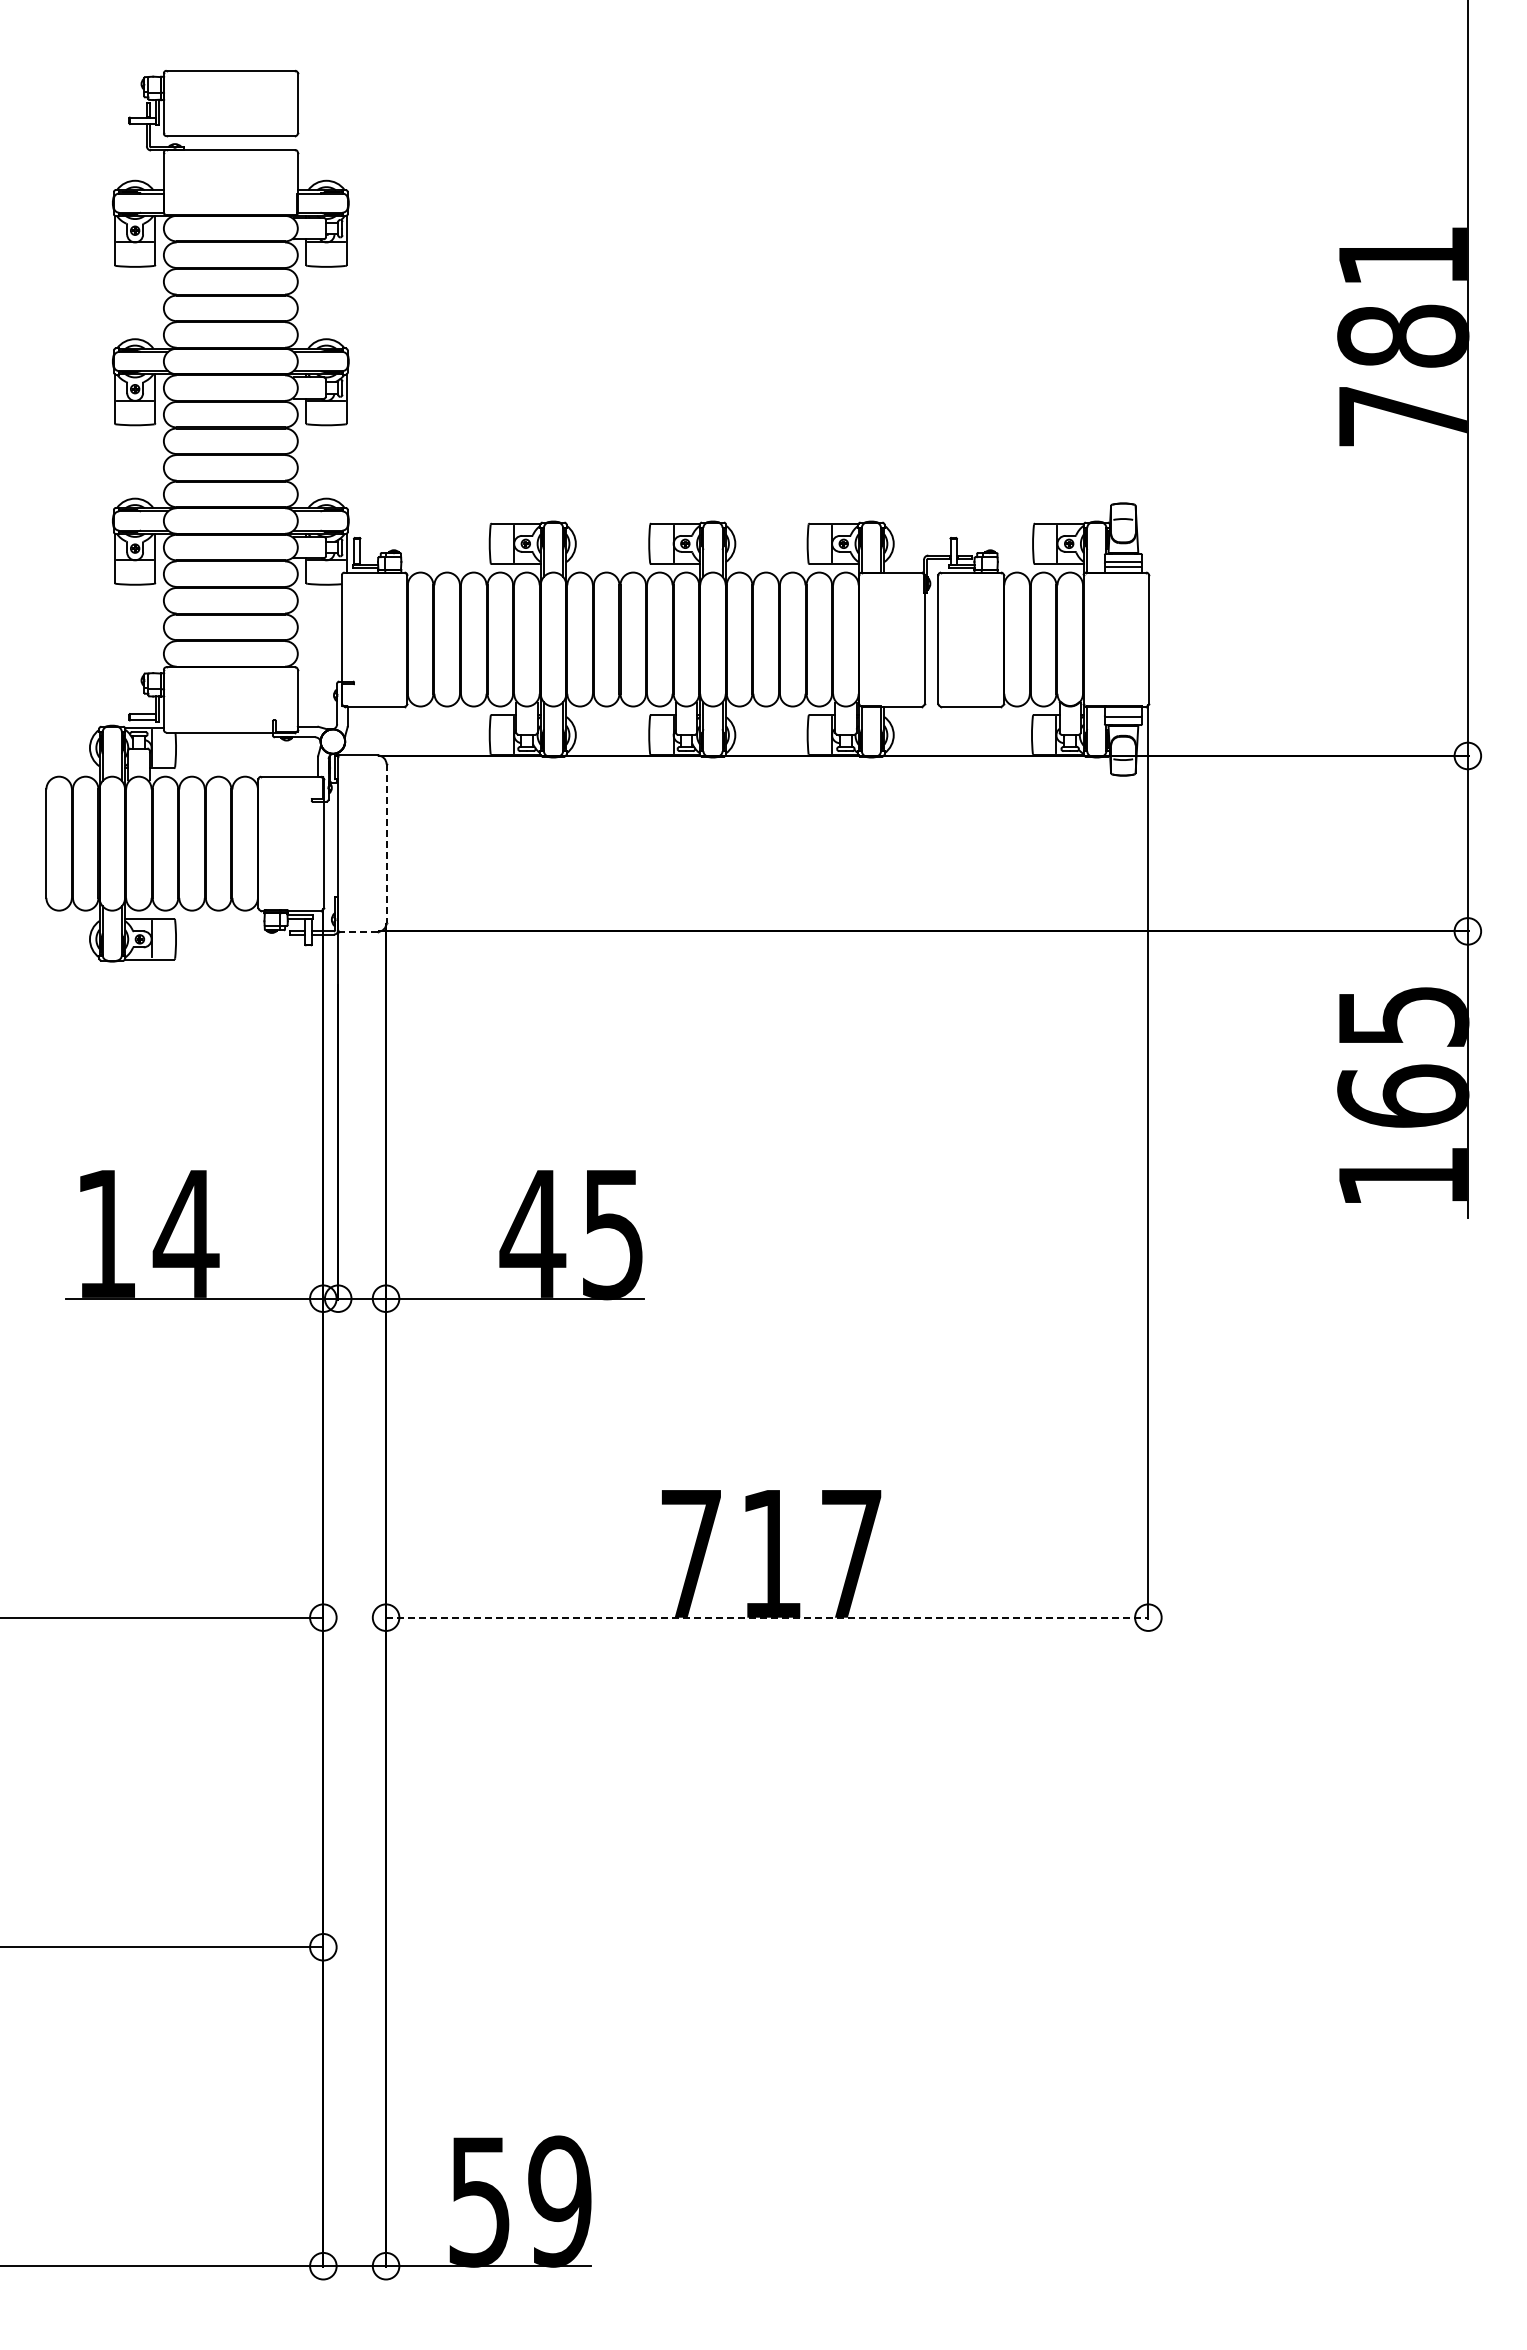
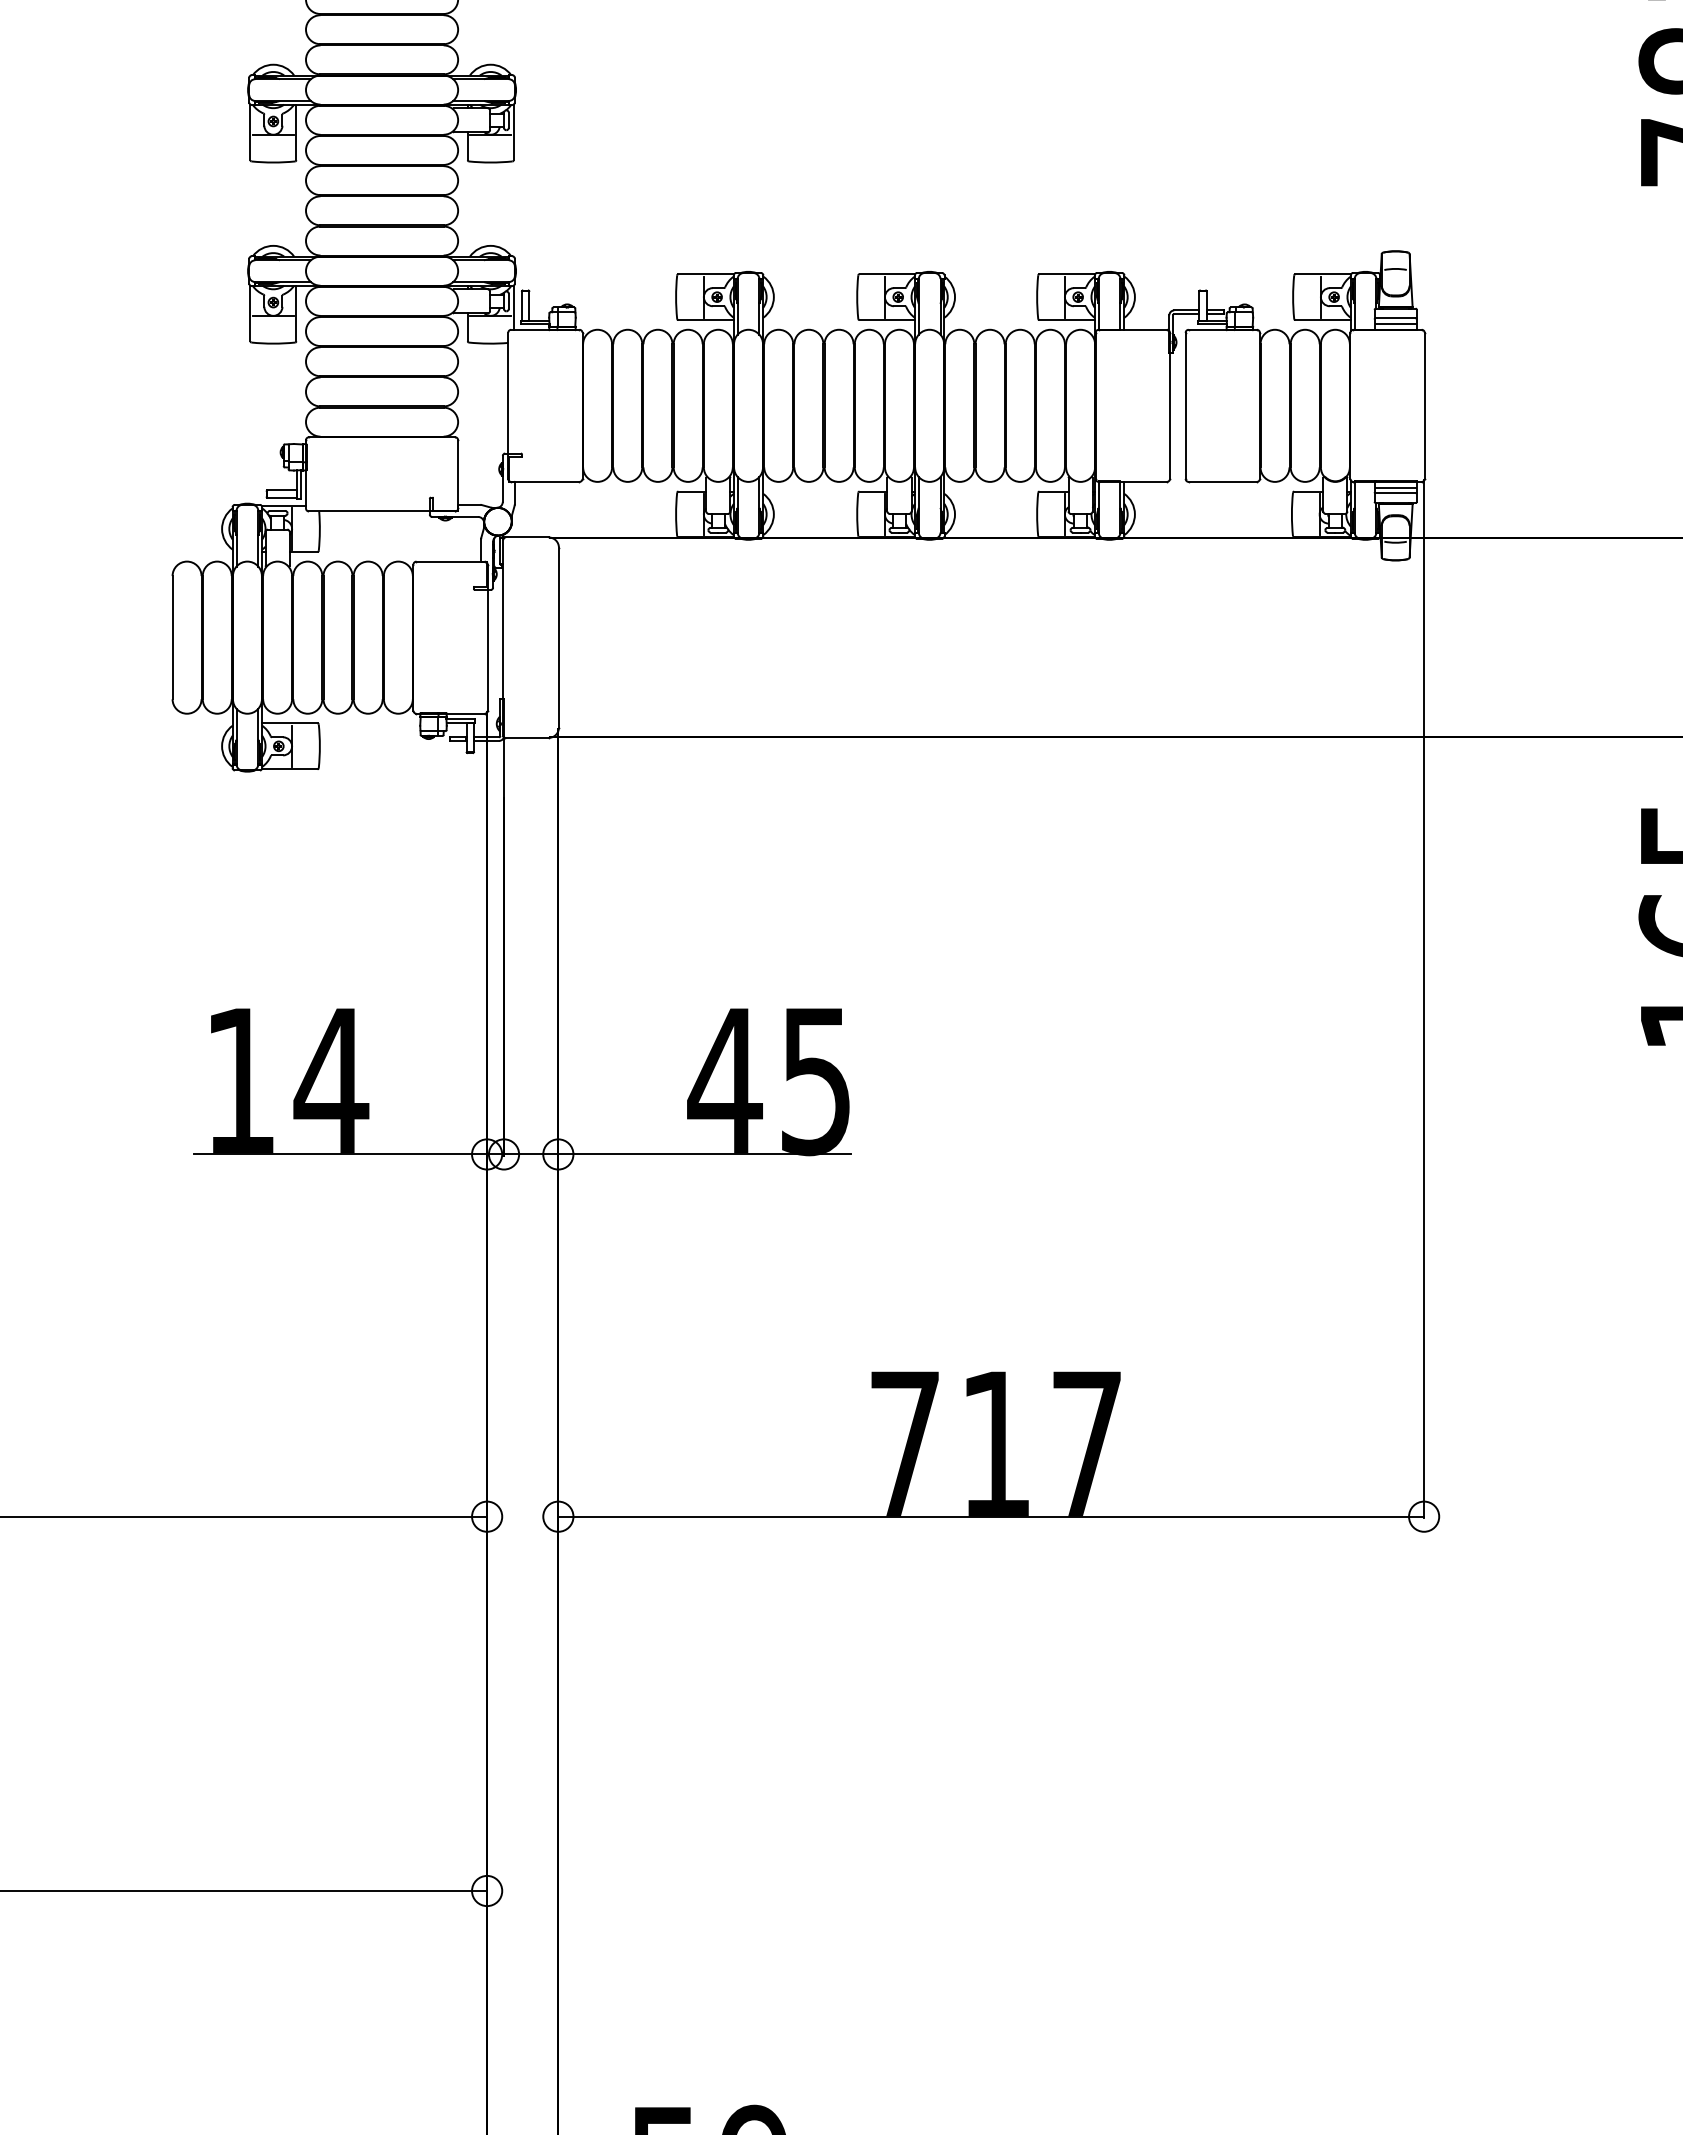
line: (1122, 711) -> (1394, 487), added
line: (386, 844) -> (558, 638), dashed -> solid
line: (357, 931) -> (525, 737), dashed -> solid
line: (767, 1617) -> (991, 1516), dashed -> solid

